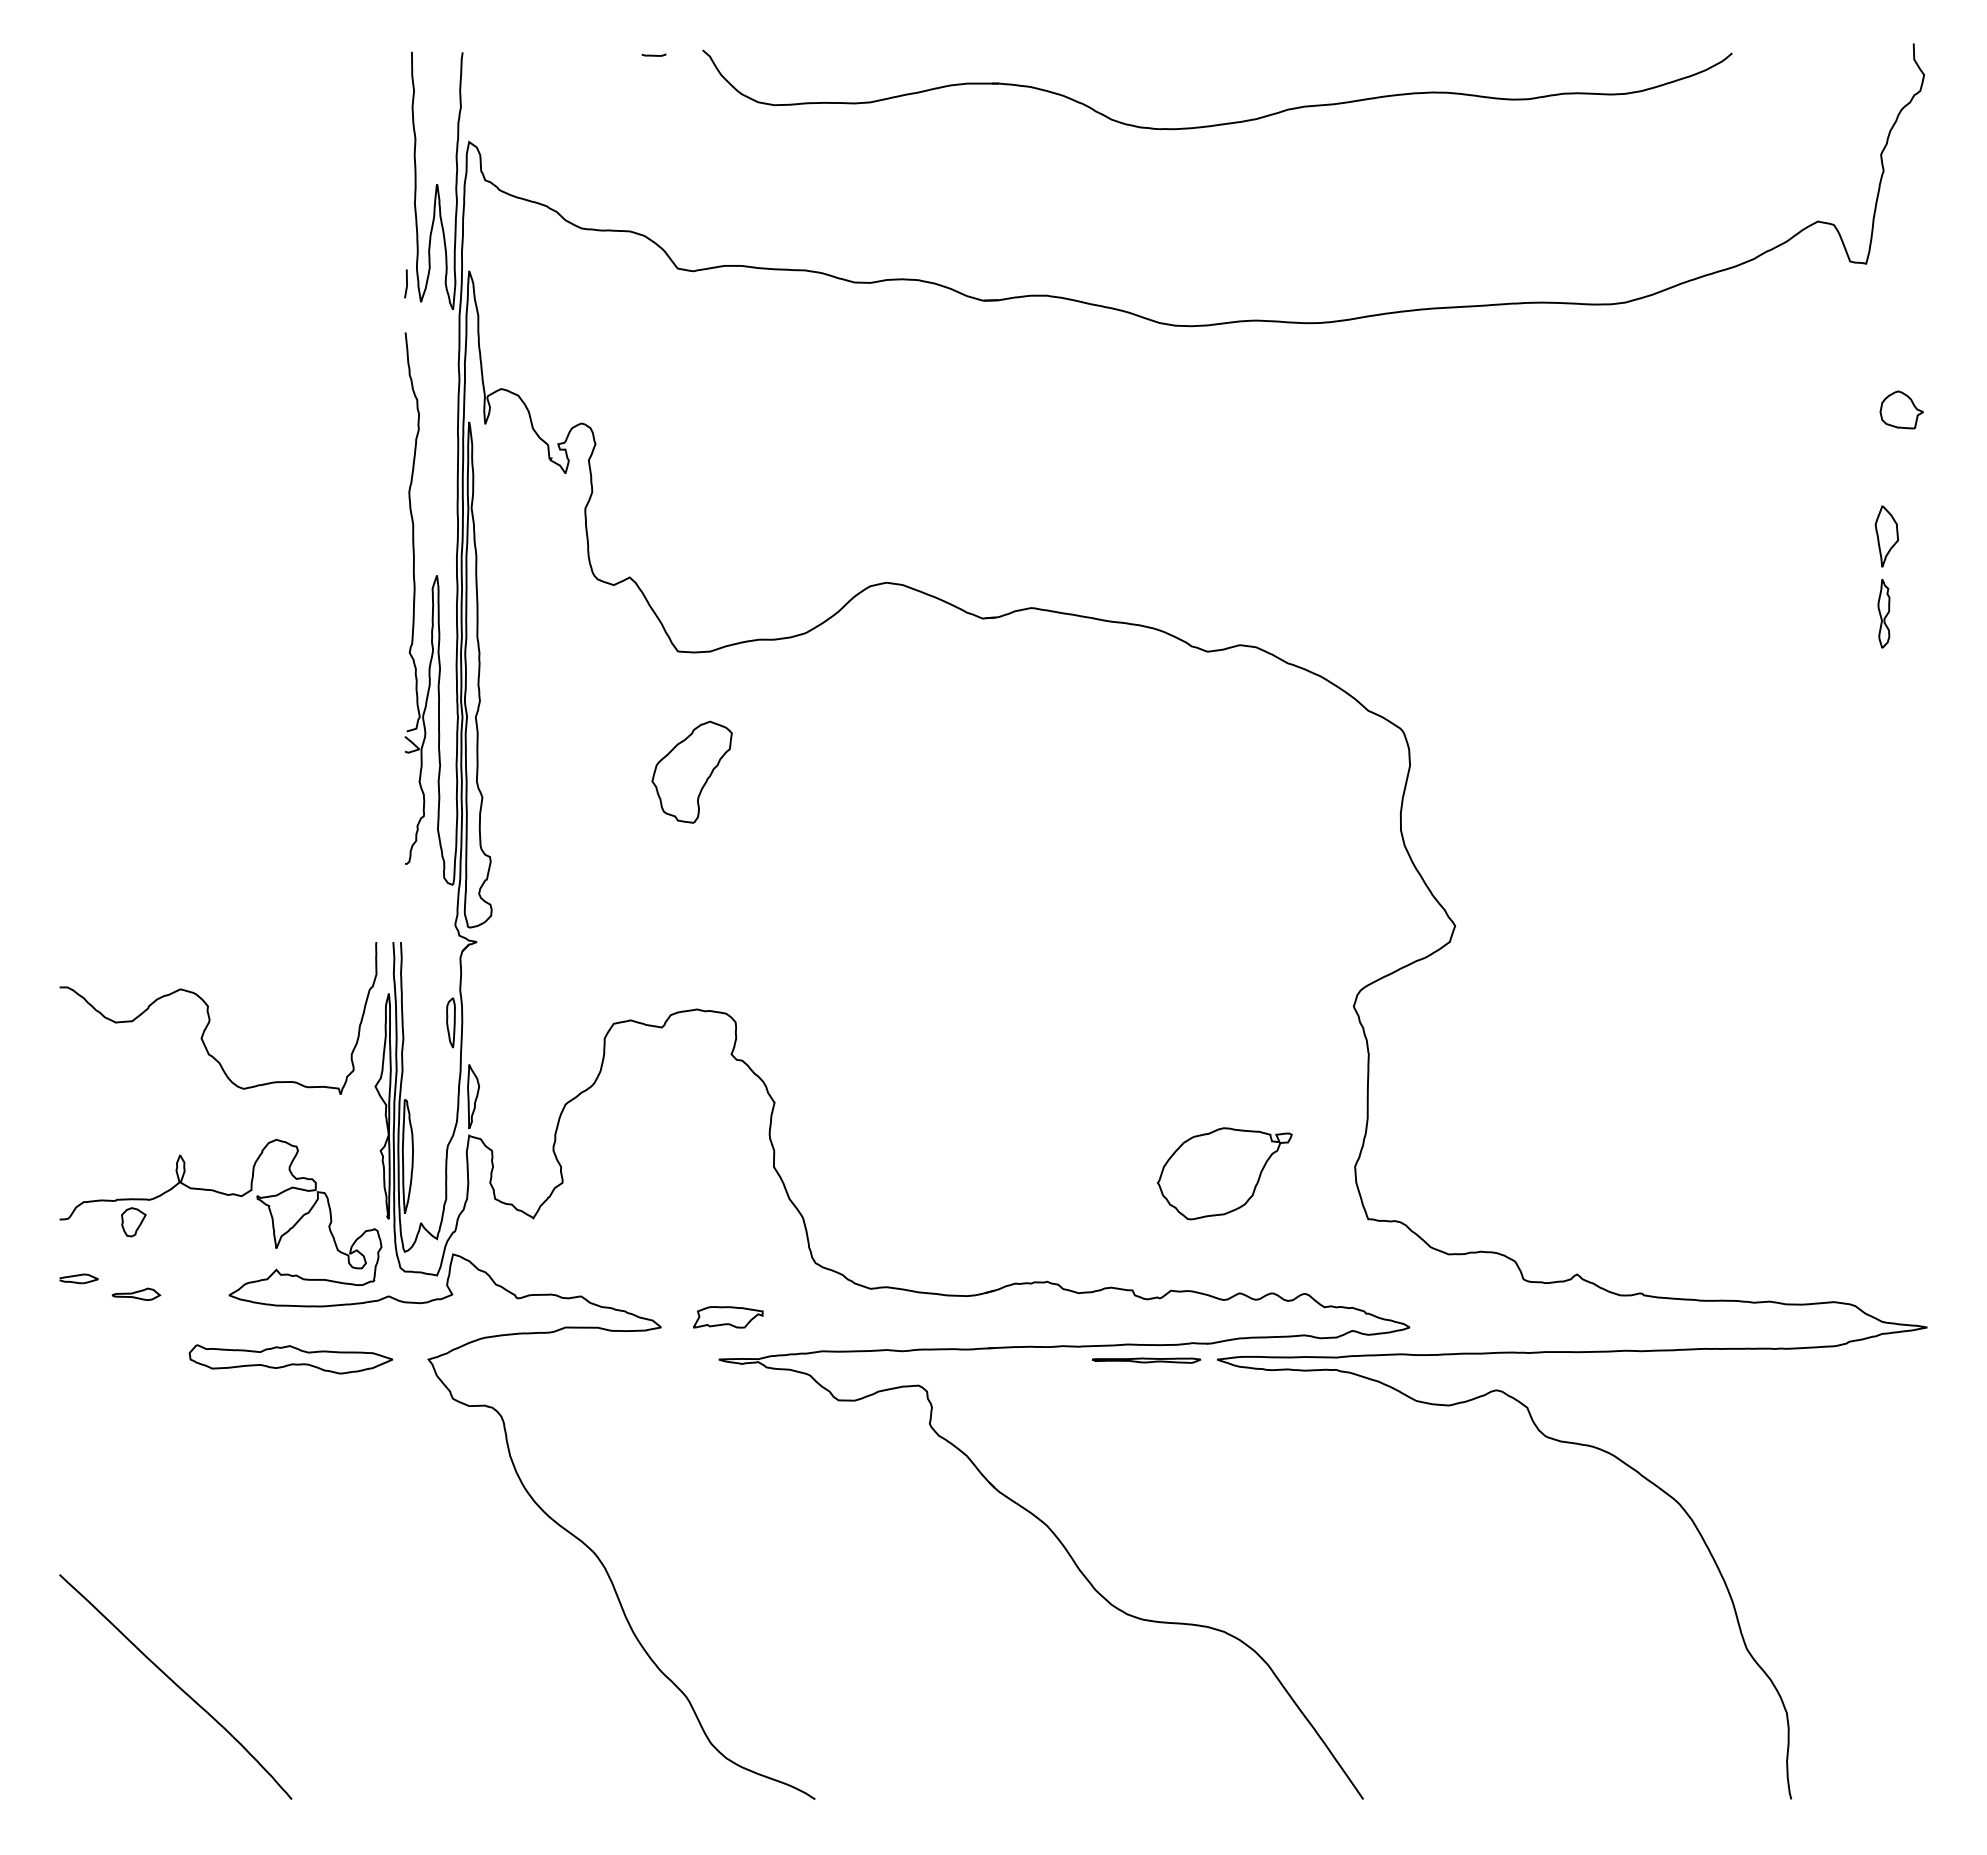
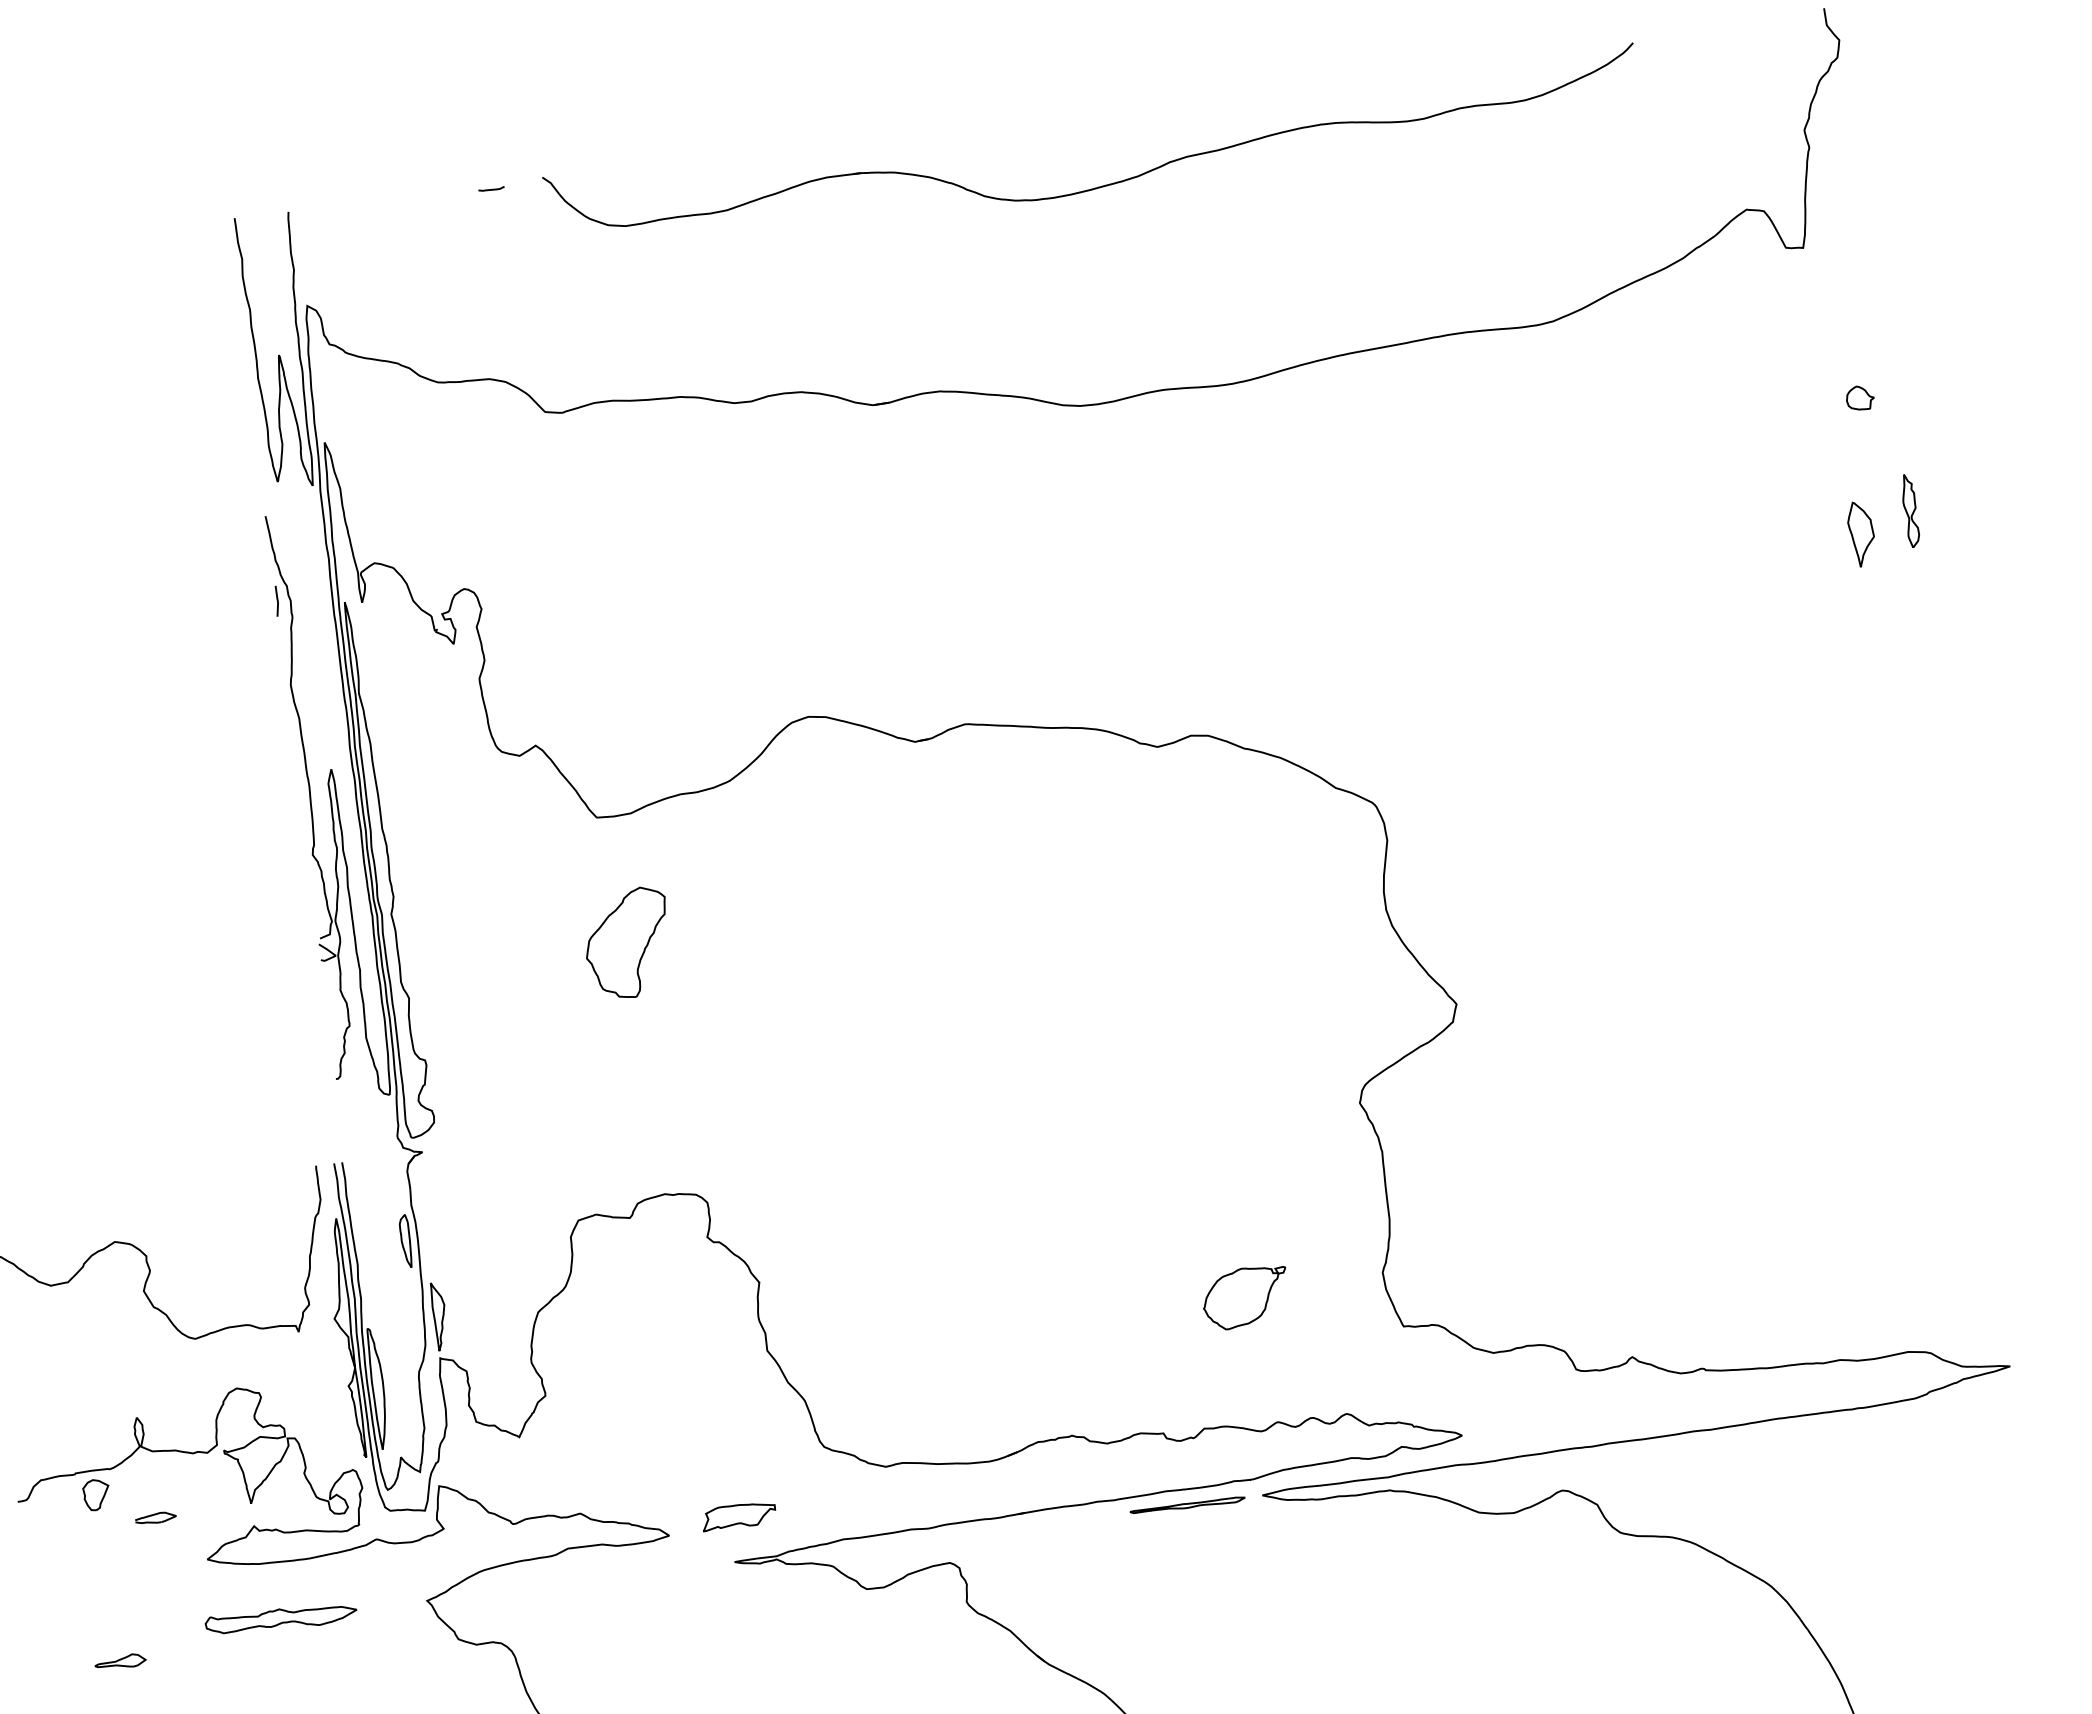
line: (406, 283) -> (277, 600), moved
part: (1901, 409) -> (1860, 397), size x0.6
part: (1883, 613) -> (1909, 510), moved
part: (1224, 1173) -> (1245, 1297), size x0.6
part: (78, 1278) -> (155, 1517), moved
part: (136, 1293) -> (120, 1661), moved
part: (290, 1359) -> (281, 1619), size x0.7

